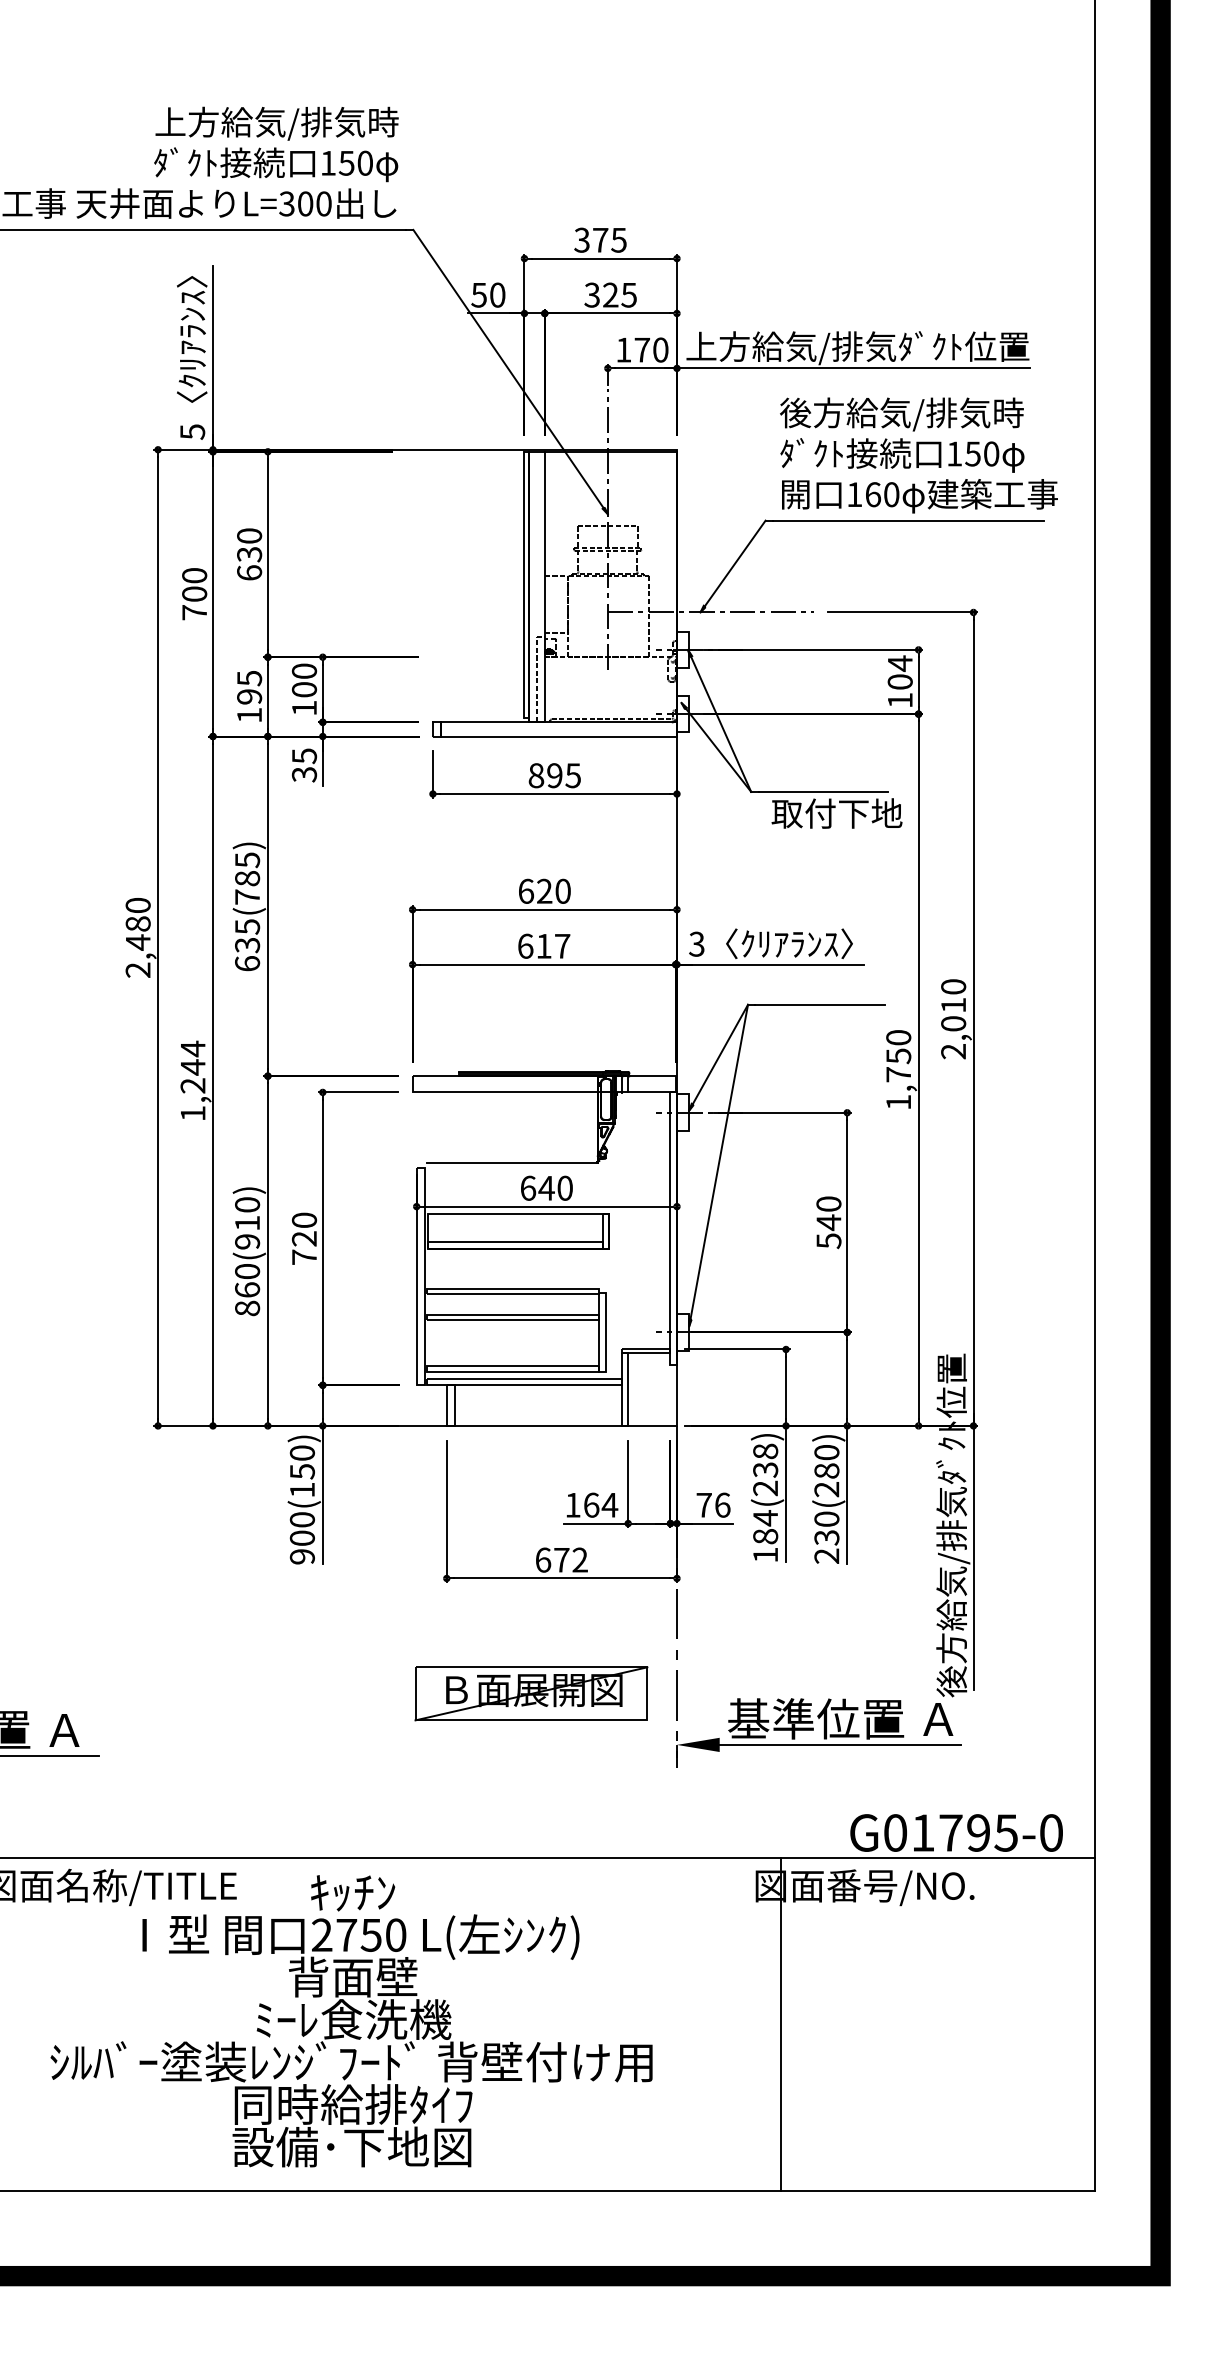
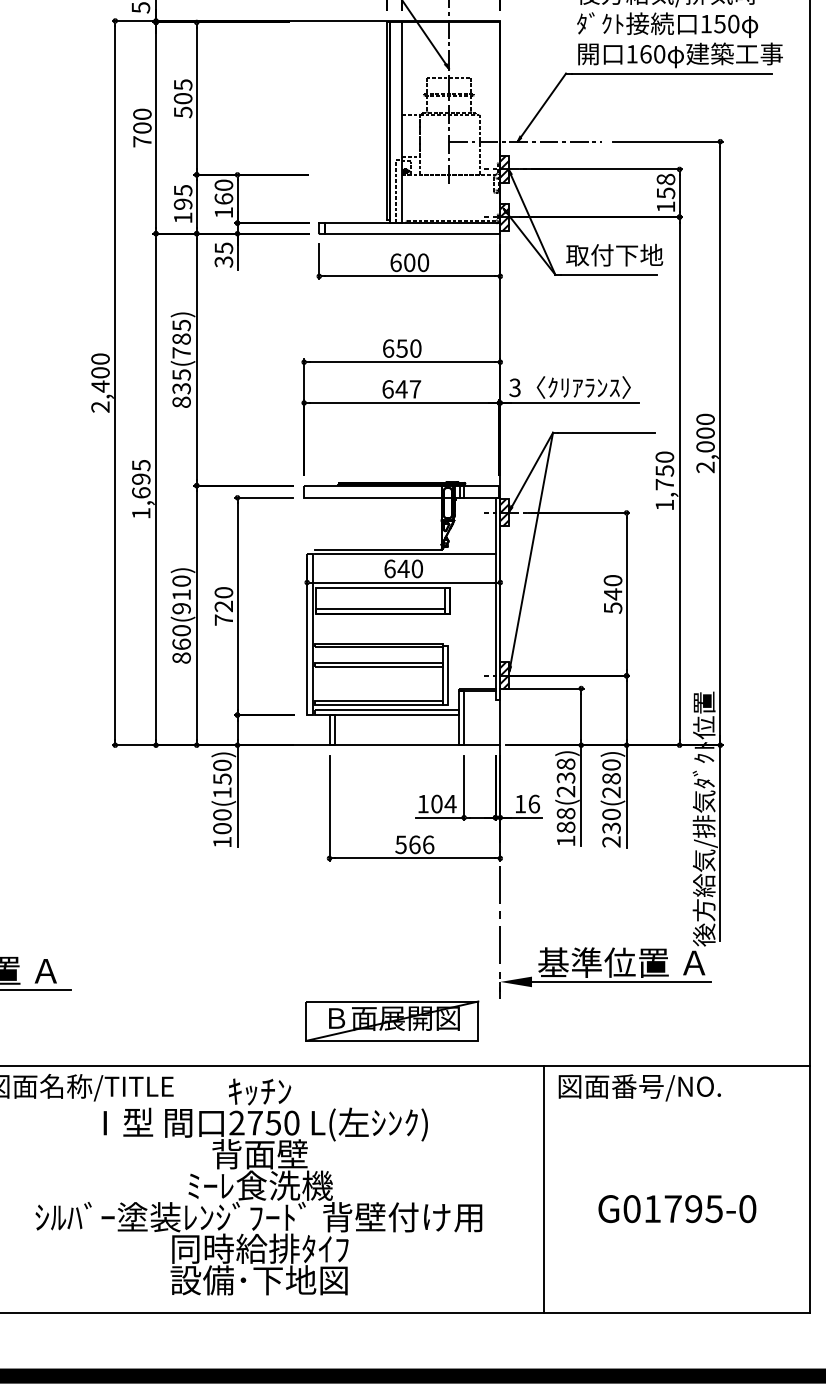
text: (249, 554) -> (183, 98), 630 -> 505
hatch: (682, 649) -> (504, 169), added
text: (899, 672) -> (665, 186), 104 -> 158
text: (303, 689) -> (223, 198), 100 -> 160
hatch: (682, 713) -> (504, 216), added
text: (554, 775) -> (409, 262), 895 -> 600
text: (836, 813) -> (614, 255), moved
text: (544, 890) -> (402, 347), 620 -> 650
text: (138, 923) -> (100, 372), 2,480 -> 2,400
text: (543, 946) -> (401, 389), 617 -> 647
text: (247, 963) -> (181, 402), 635(785) -> 835(785)
text: (953, 1004) -> (705, 432), 2,010 -> 2,000
text: (192, 1066) -> (140, 478), 1,244 -> 1,695
hatch: (682, 1112) -> (504, 512), added
line: (548, 1168) -> (404, 554), added
hatch: (682, 1332) -> (504, 675), added
text: (591, 1504) -> (436, 803), 164 -> 104
text: (703, 1505) -> (519, 804), 76 -> 16
text: (765, 1518) -> (566, 813), 184(238) -> 188(238)
text: (301, 1556) -> (221, 842), 900(150) -> 100(150)
text: (561, 1559) -> (414, 844), 672 -> 566
part: (531, 1693) -> (392, 1020), moved
text: (956, 1832) -> (677, 1208), moved
line: (781, 2024) -> (544, 1189), moved

